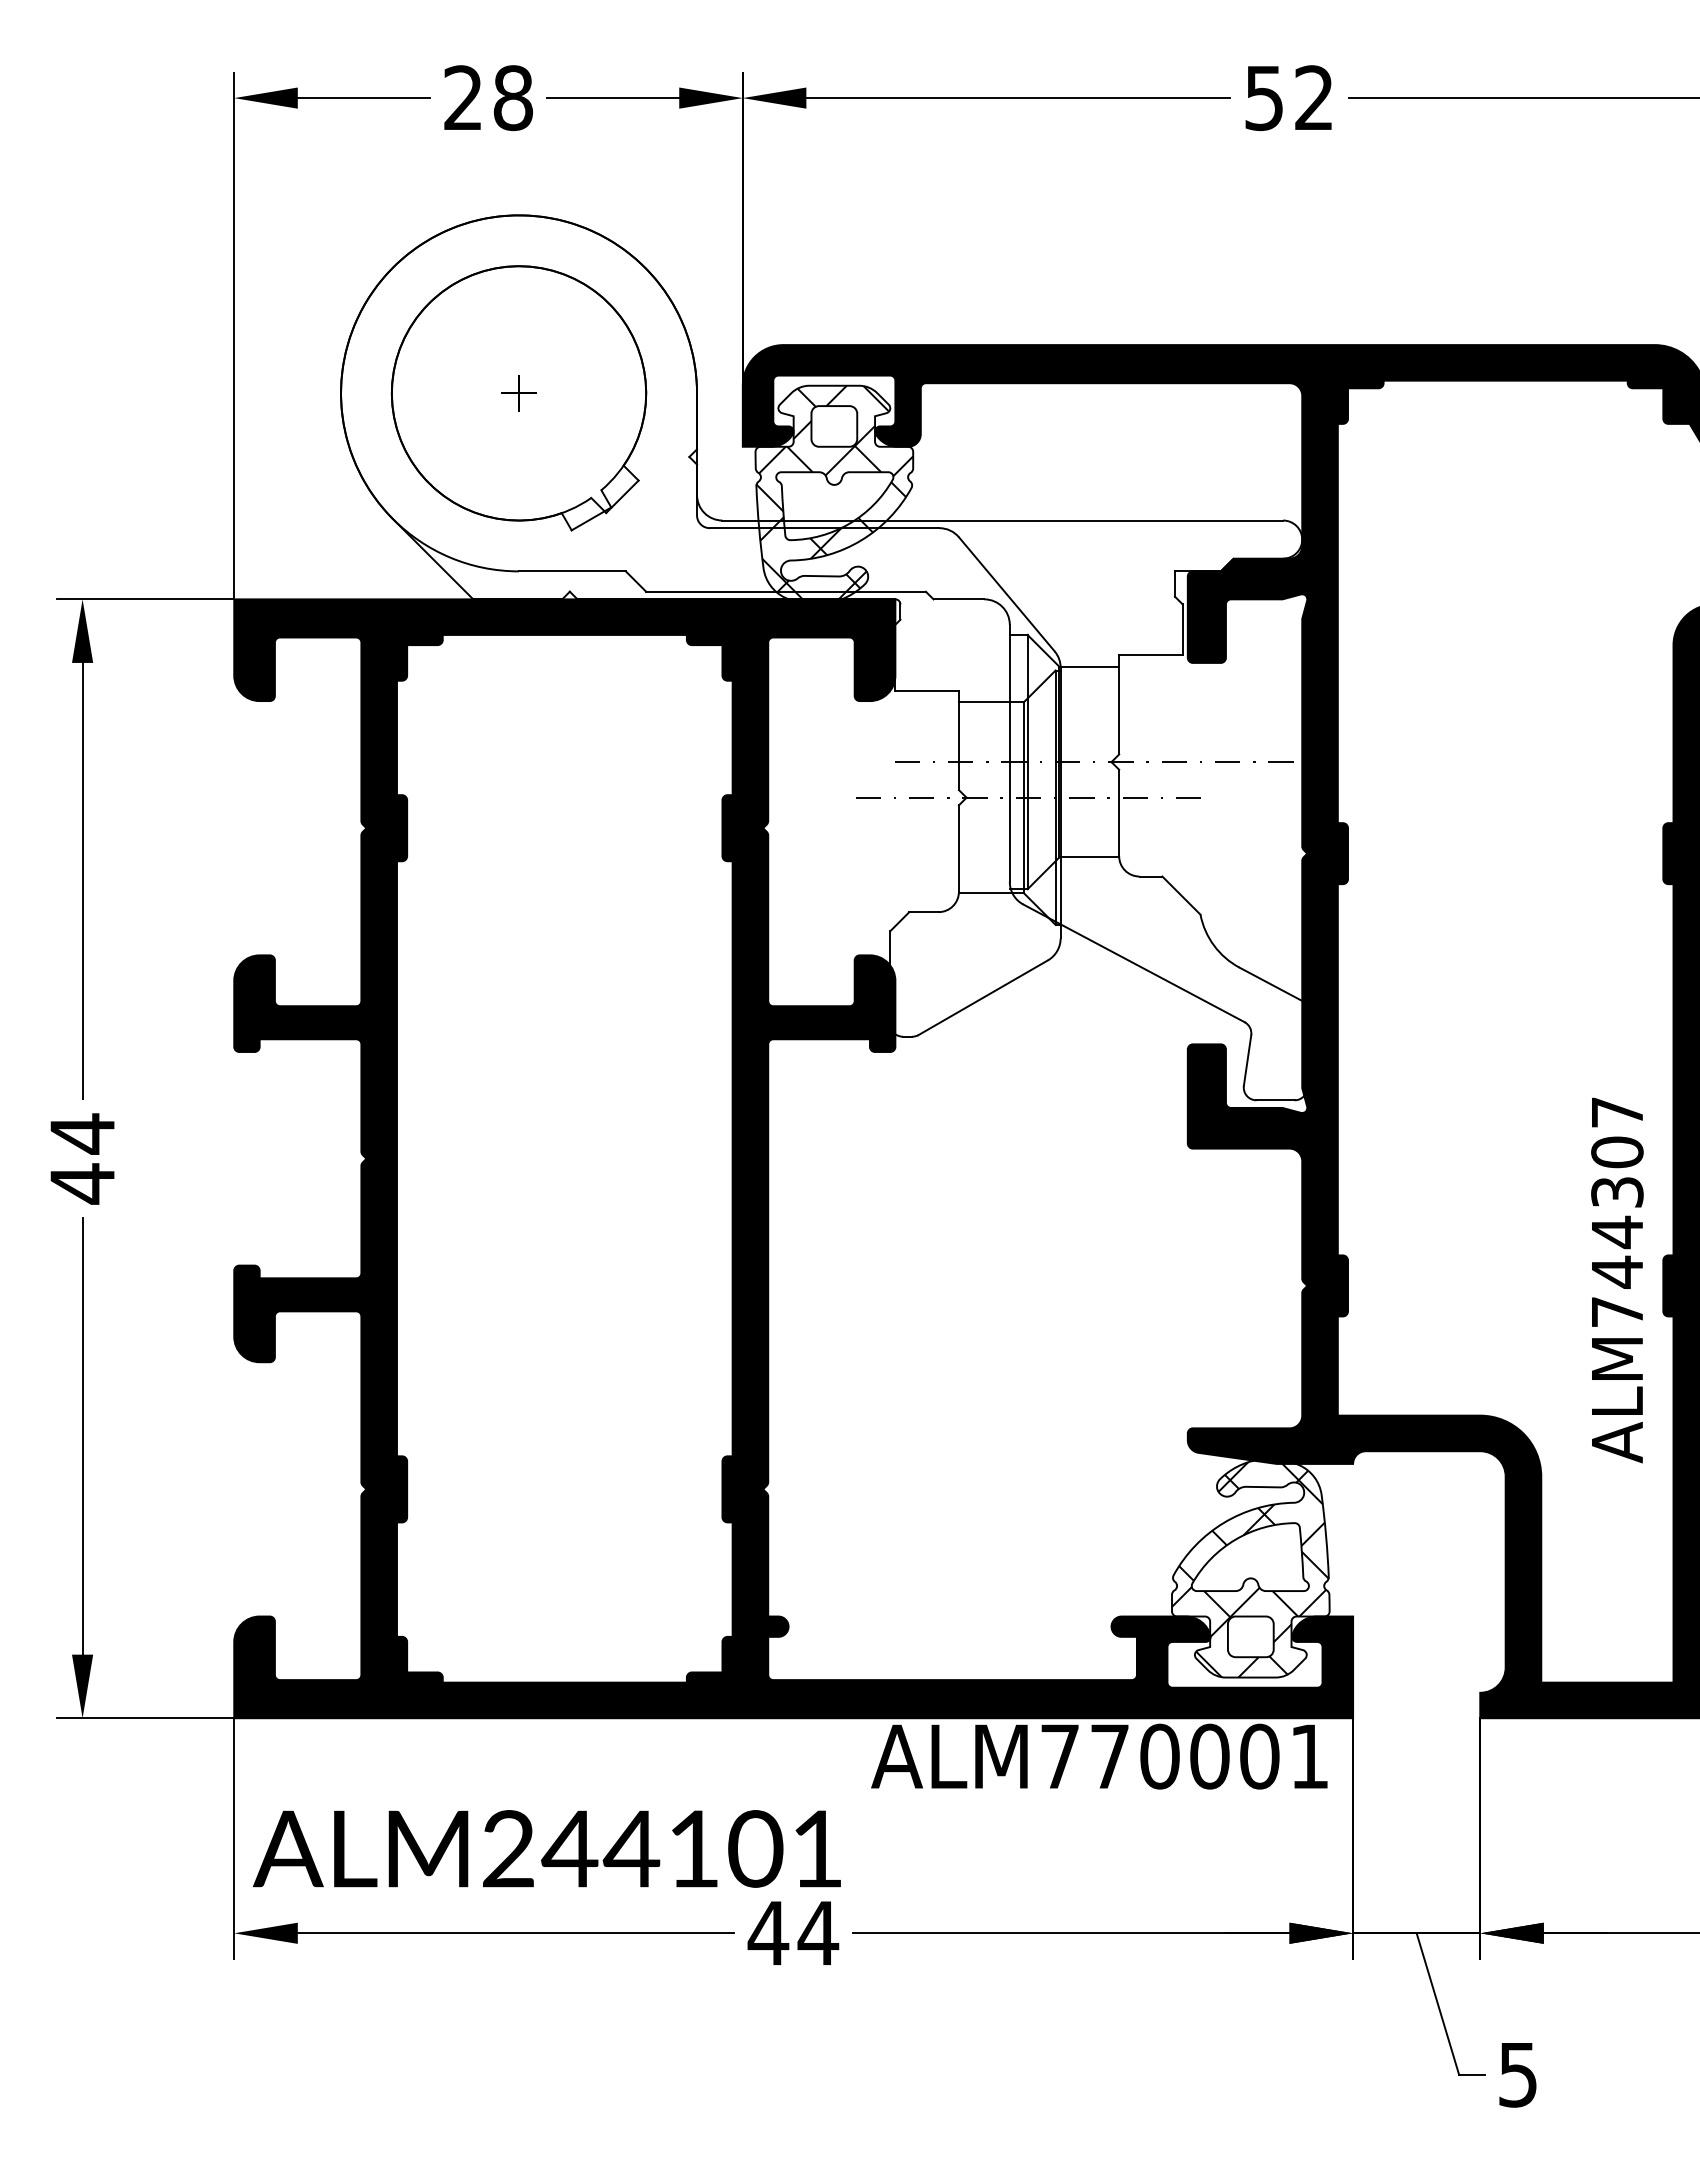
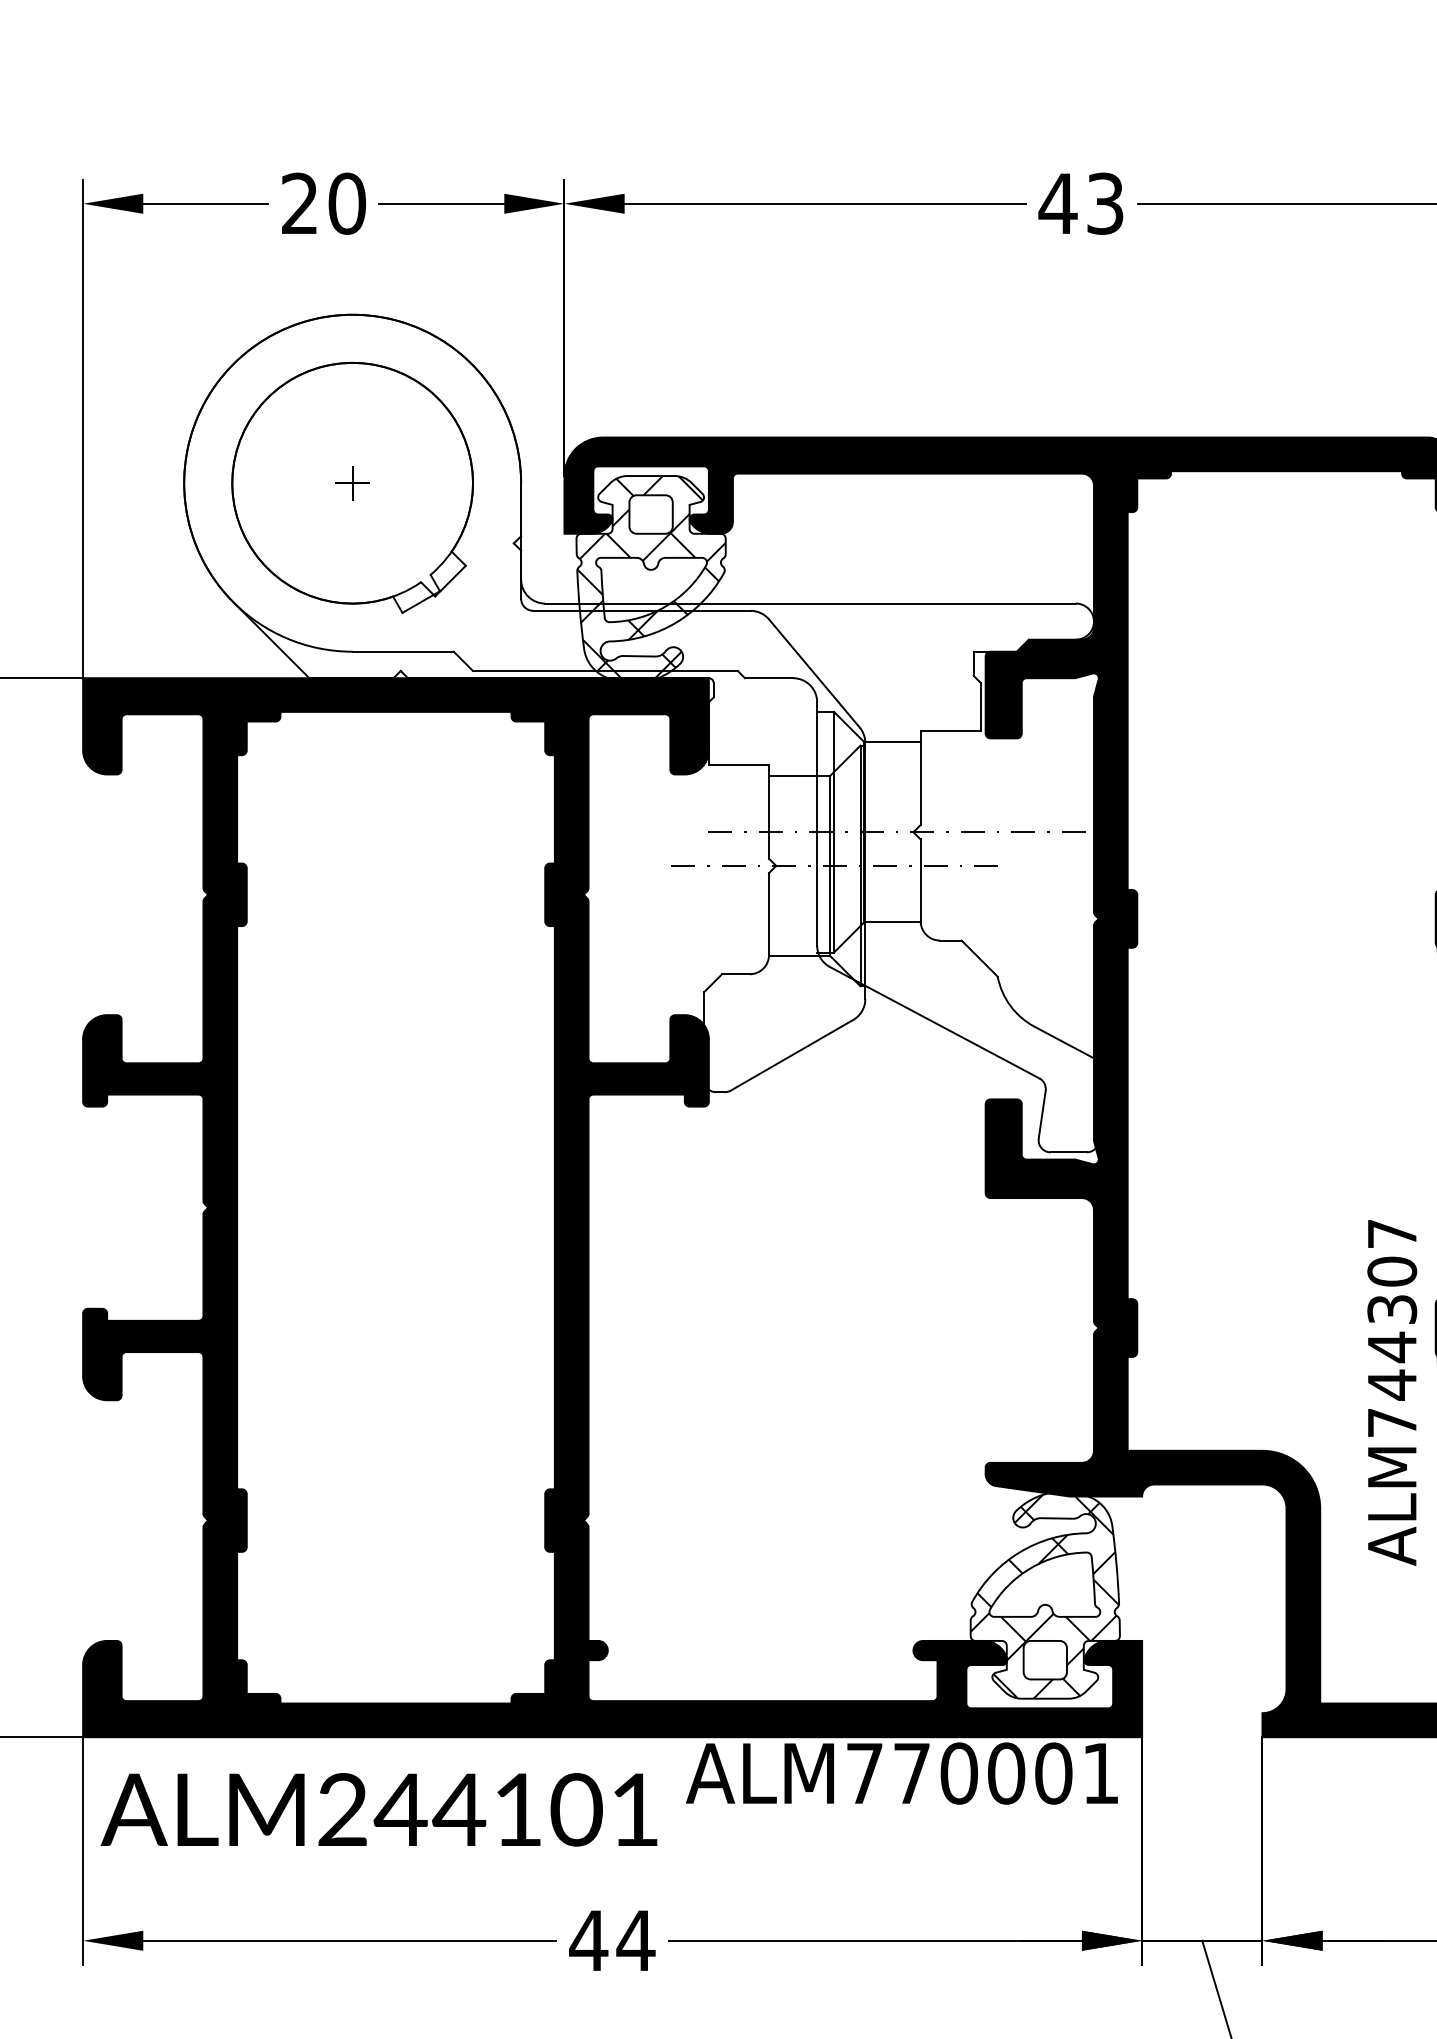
text: (513, 97) -> (347, 203), 28 -> 20
text: (1288, 98) -> (1080, 204), 52 -> 43
text: (1617, 1280) -> (1392, 1392), moved
text: (546, 1848) -> (378, 1809), moved

